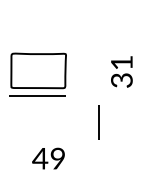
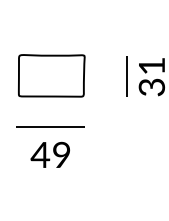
line: (37, 95) -> (50, 125), moved
line: (98, 122) -> (127, 76), moved
text: (48, 158) -> (50, 154), moved

